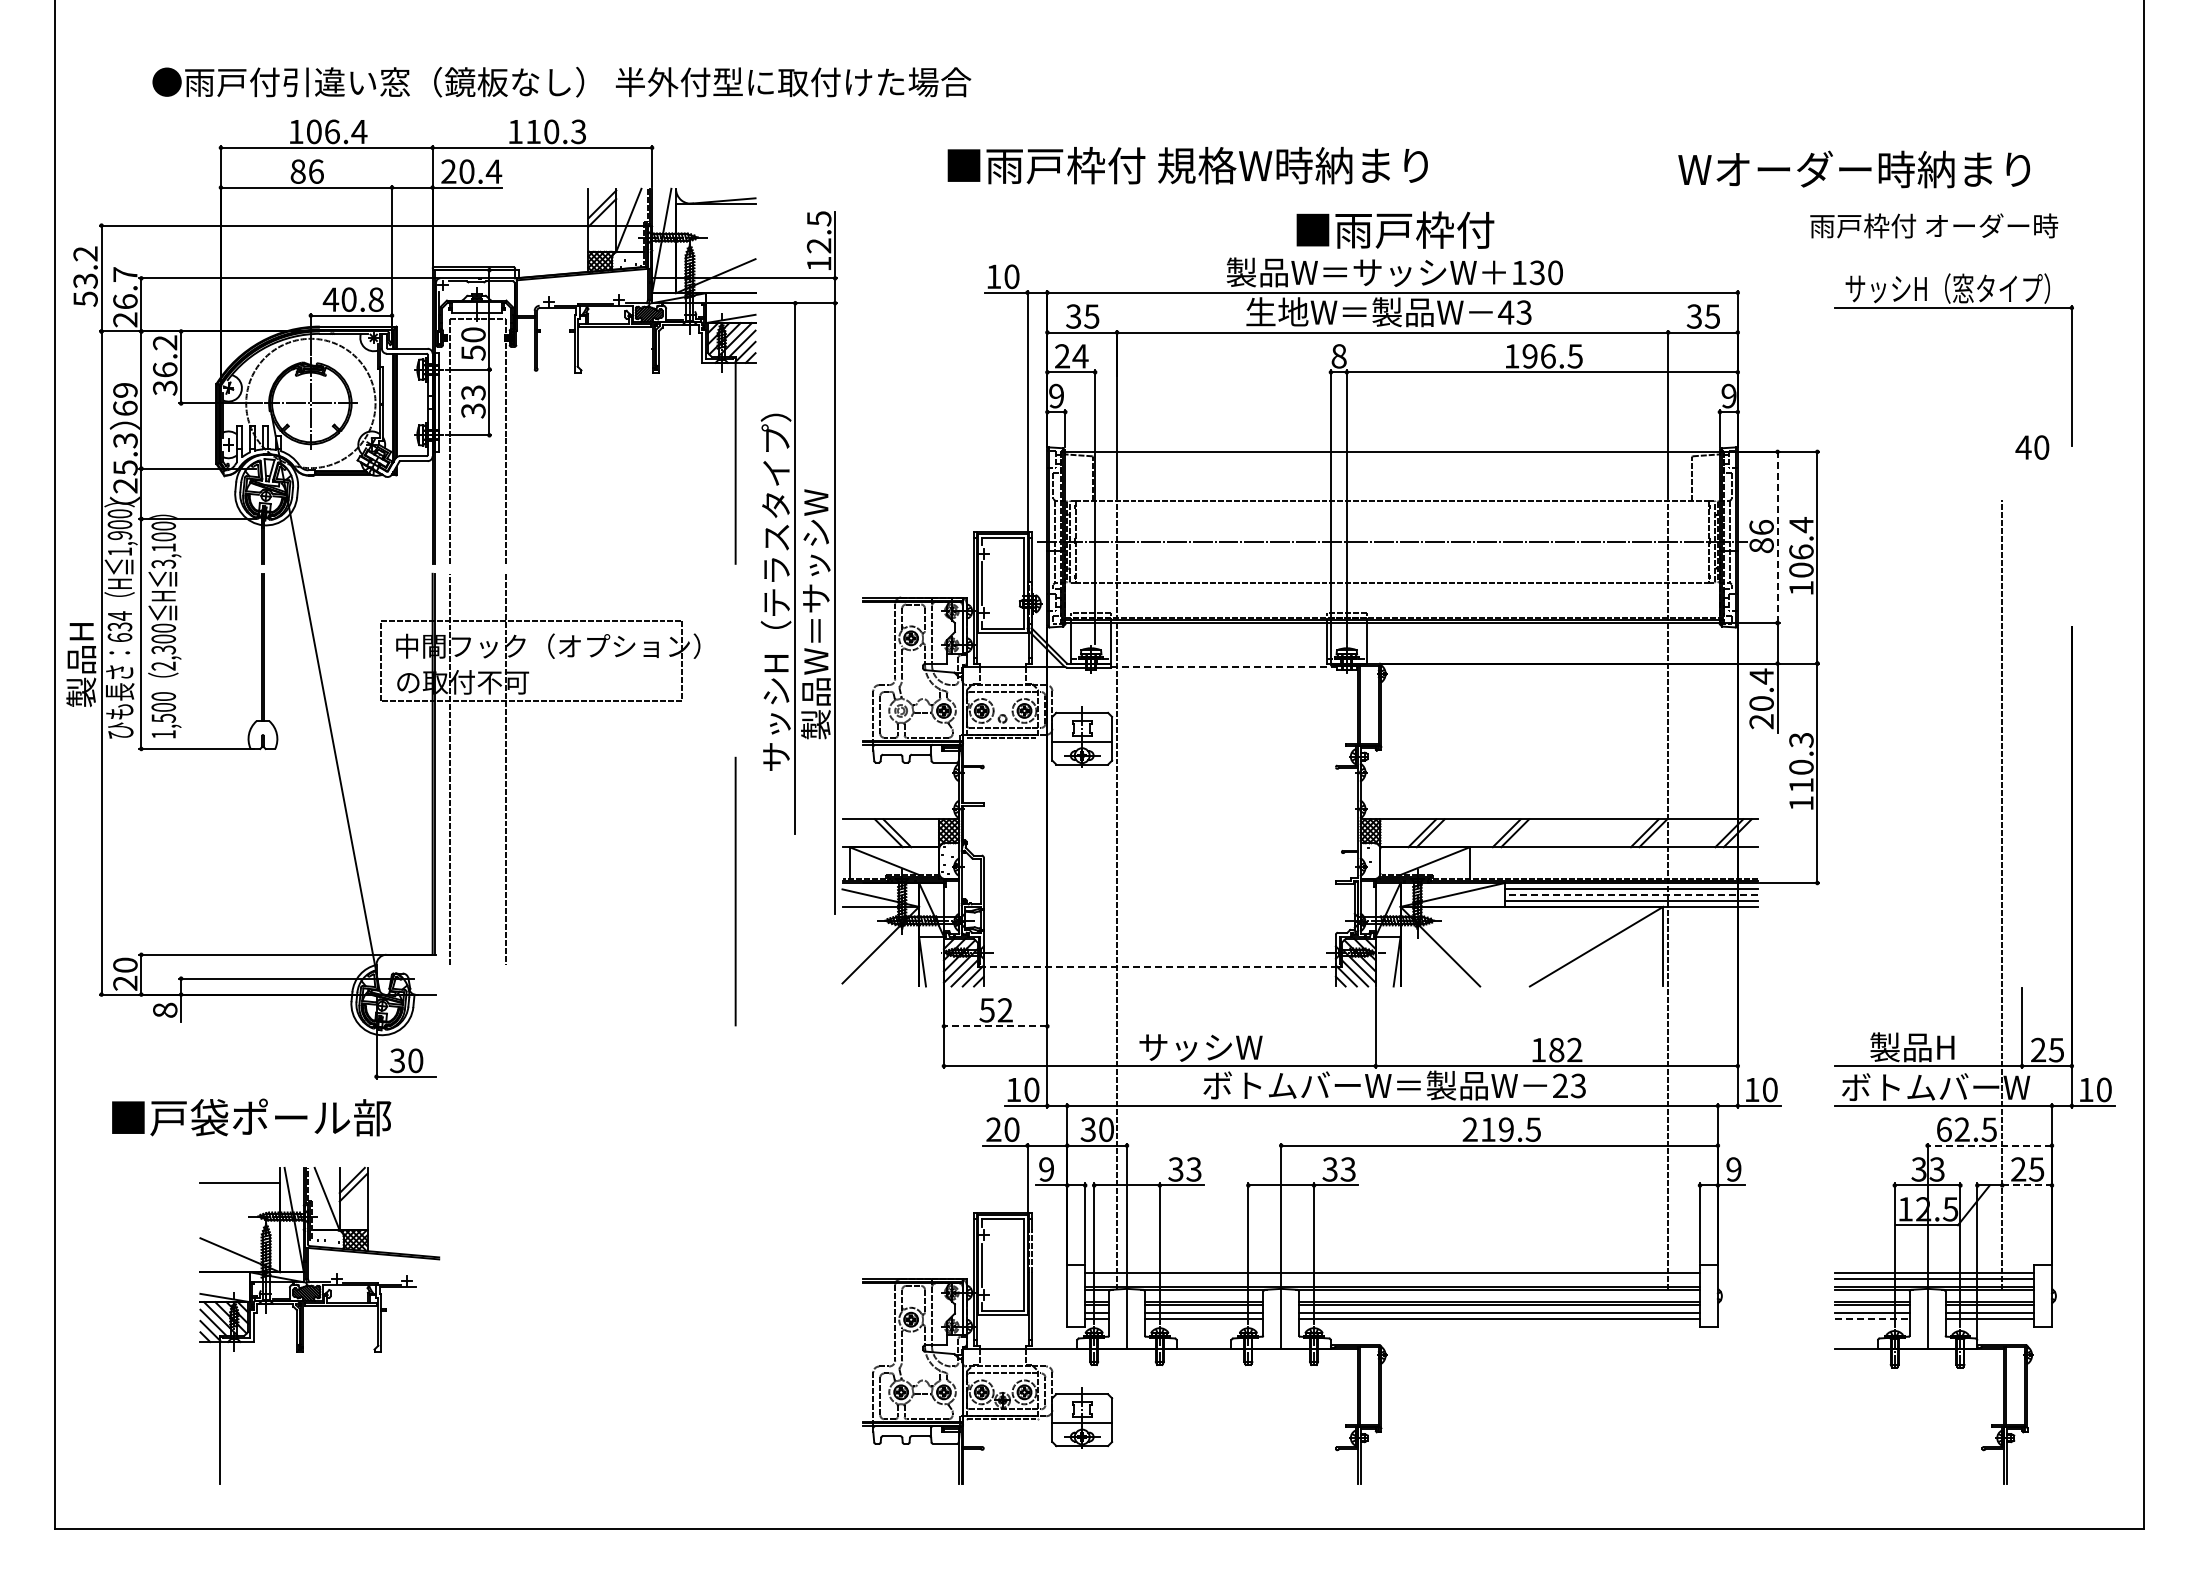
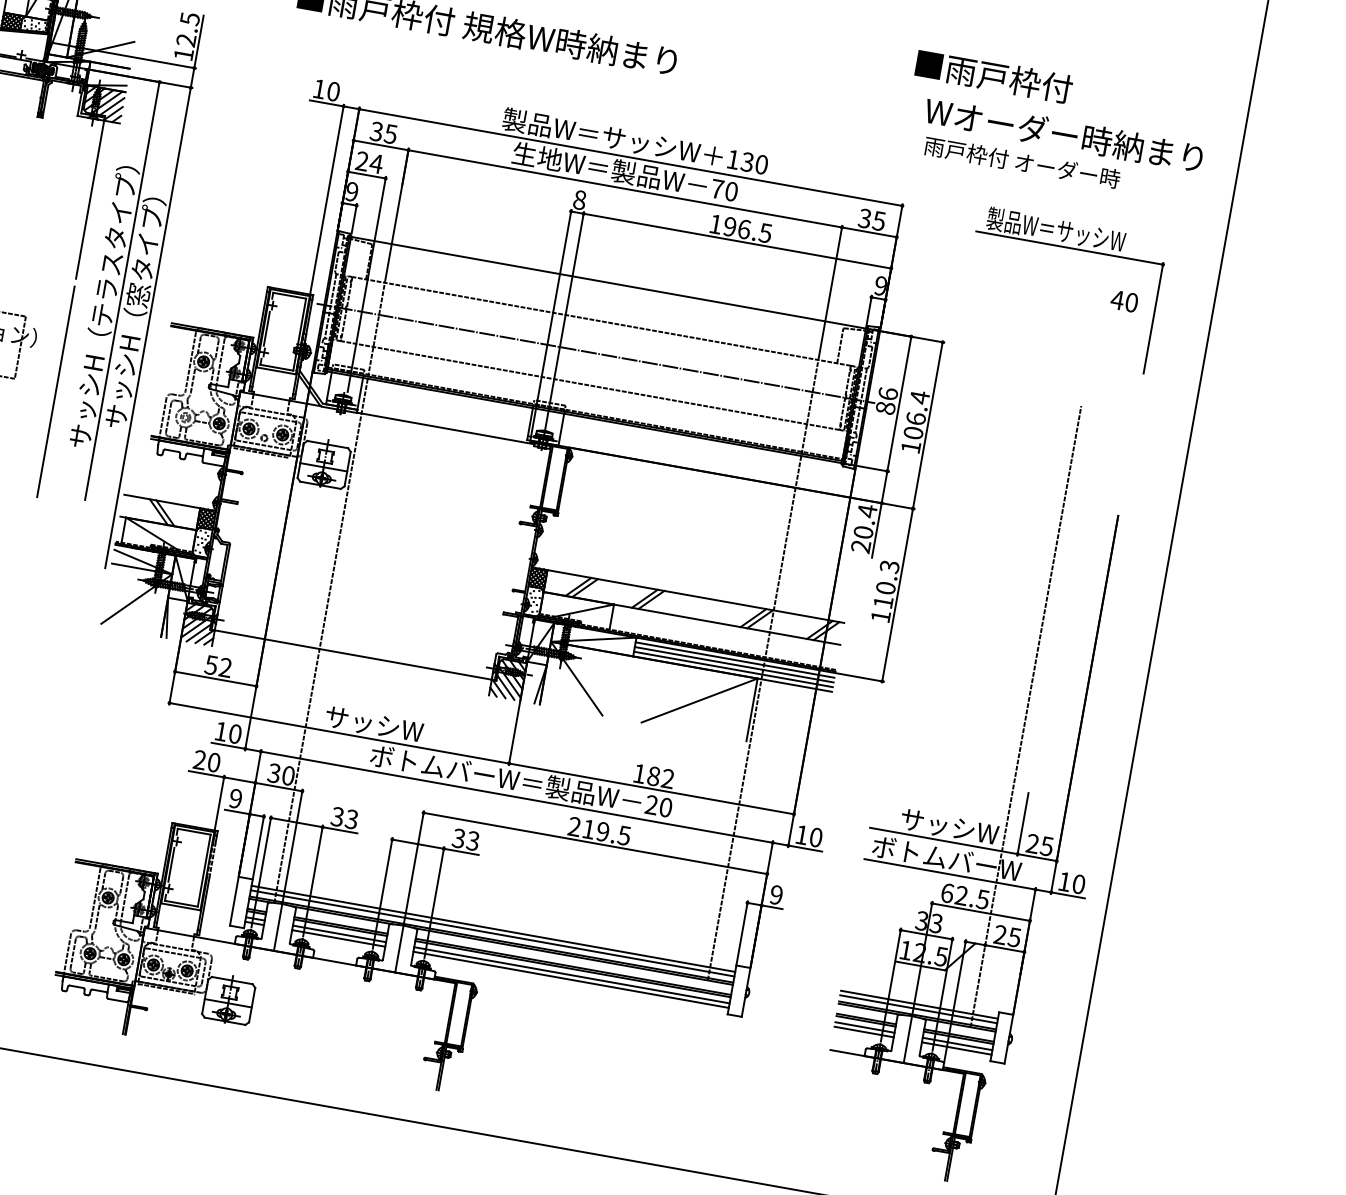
text: (1853, 169) -> (1063, 134), moved
text: (1934, 225) -> (1022, 162), moved
text: (1395, 229) -> (994, 76), moved
text: (1947, 288) -> (1067, 231), サッシH（窓タイプ） -> 製品W＝サッシW
text: (1514, 312) -> (723, 190), 43 -> 70
text: (2032, 447) -> (1124, 301), moved
line: (1777, 537) -> (899, 404), dashed -> solid
text: (815, 592) -> (134, 312), 製品W＝サッシW -> サッシH（窓タイプ）
line: (1223, 667) -> (445, 428), dashed -> solid
line: (735, 891) -> (55, 391), moved
line: (1630, 894) -> (733, 664), dashed -> solid
line: (1160, 966) -> (353, 655), dashed -> solid
line: (995, 1026) -> (215, 679), dashed -> solid
text: (1932, 1047) -> (949, 826), 製品H -> サッシW
text: (1578, 1085) -> (665, 807), 23 -> 20
line: (1989, 1145) -> (980, 912), dashed -> solid
line: (2027, 1185) -> (1005, 948), dashed -> solid
line: (1392, 1279) -> (492, 933), added
line: (1872, 1319) -> (864, 1032), dashed -> solid

